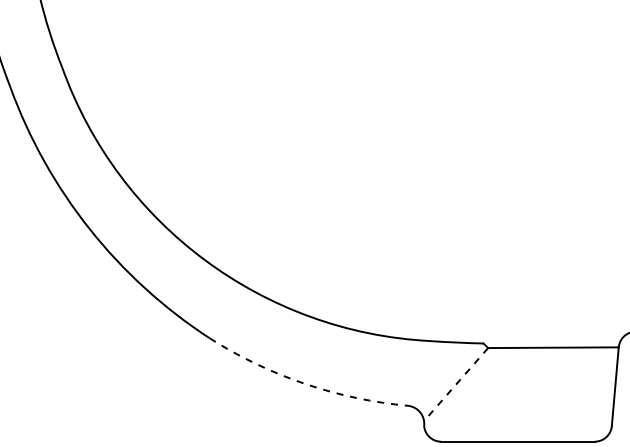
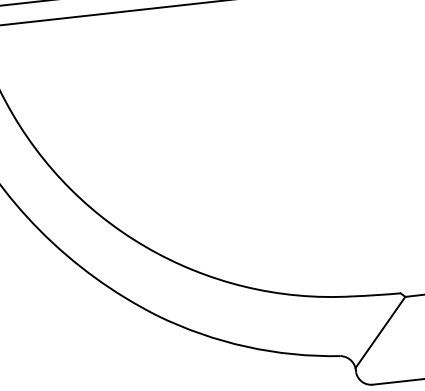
arc: (305, 383) -> (246, 346), dashed -> solid
line: (456, 384) -> (380, 332), dashed -> solid

